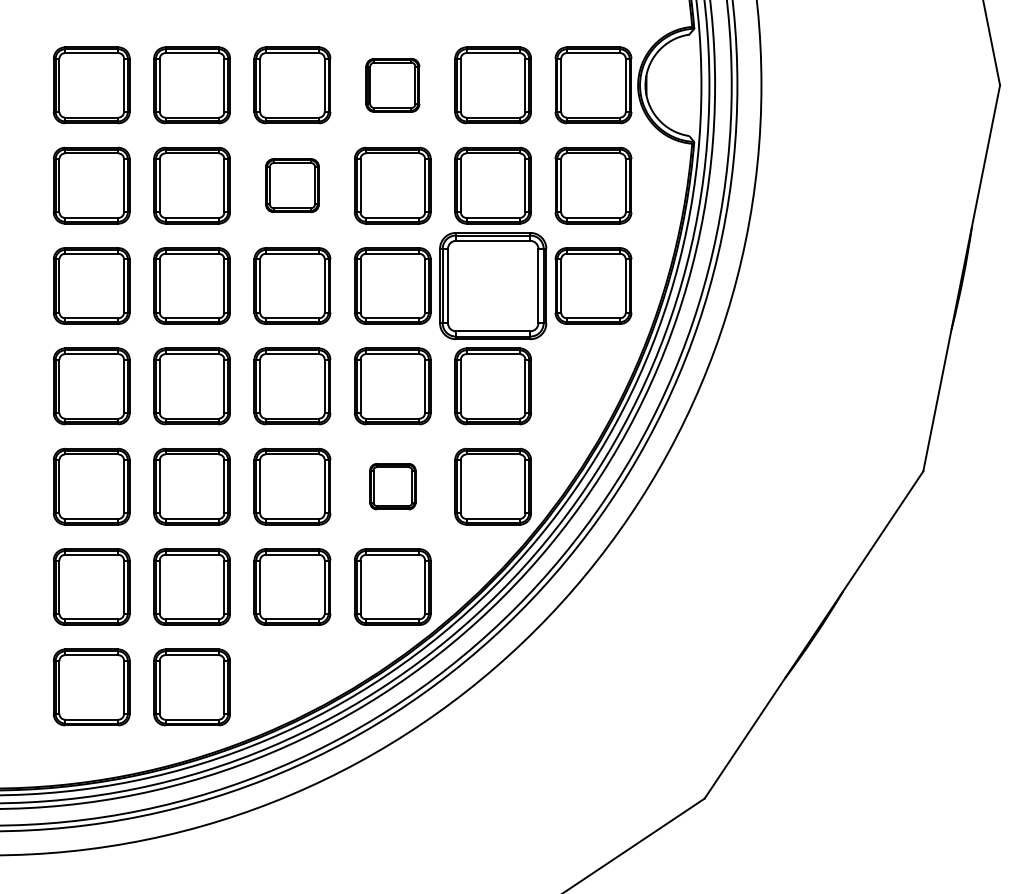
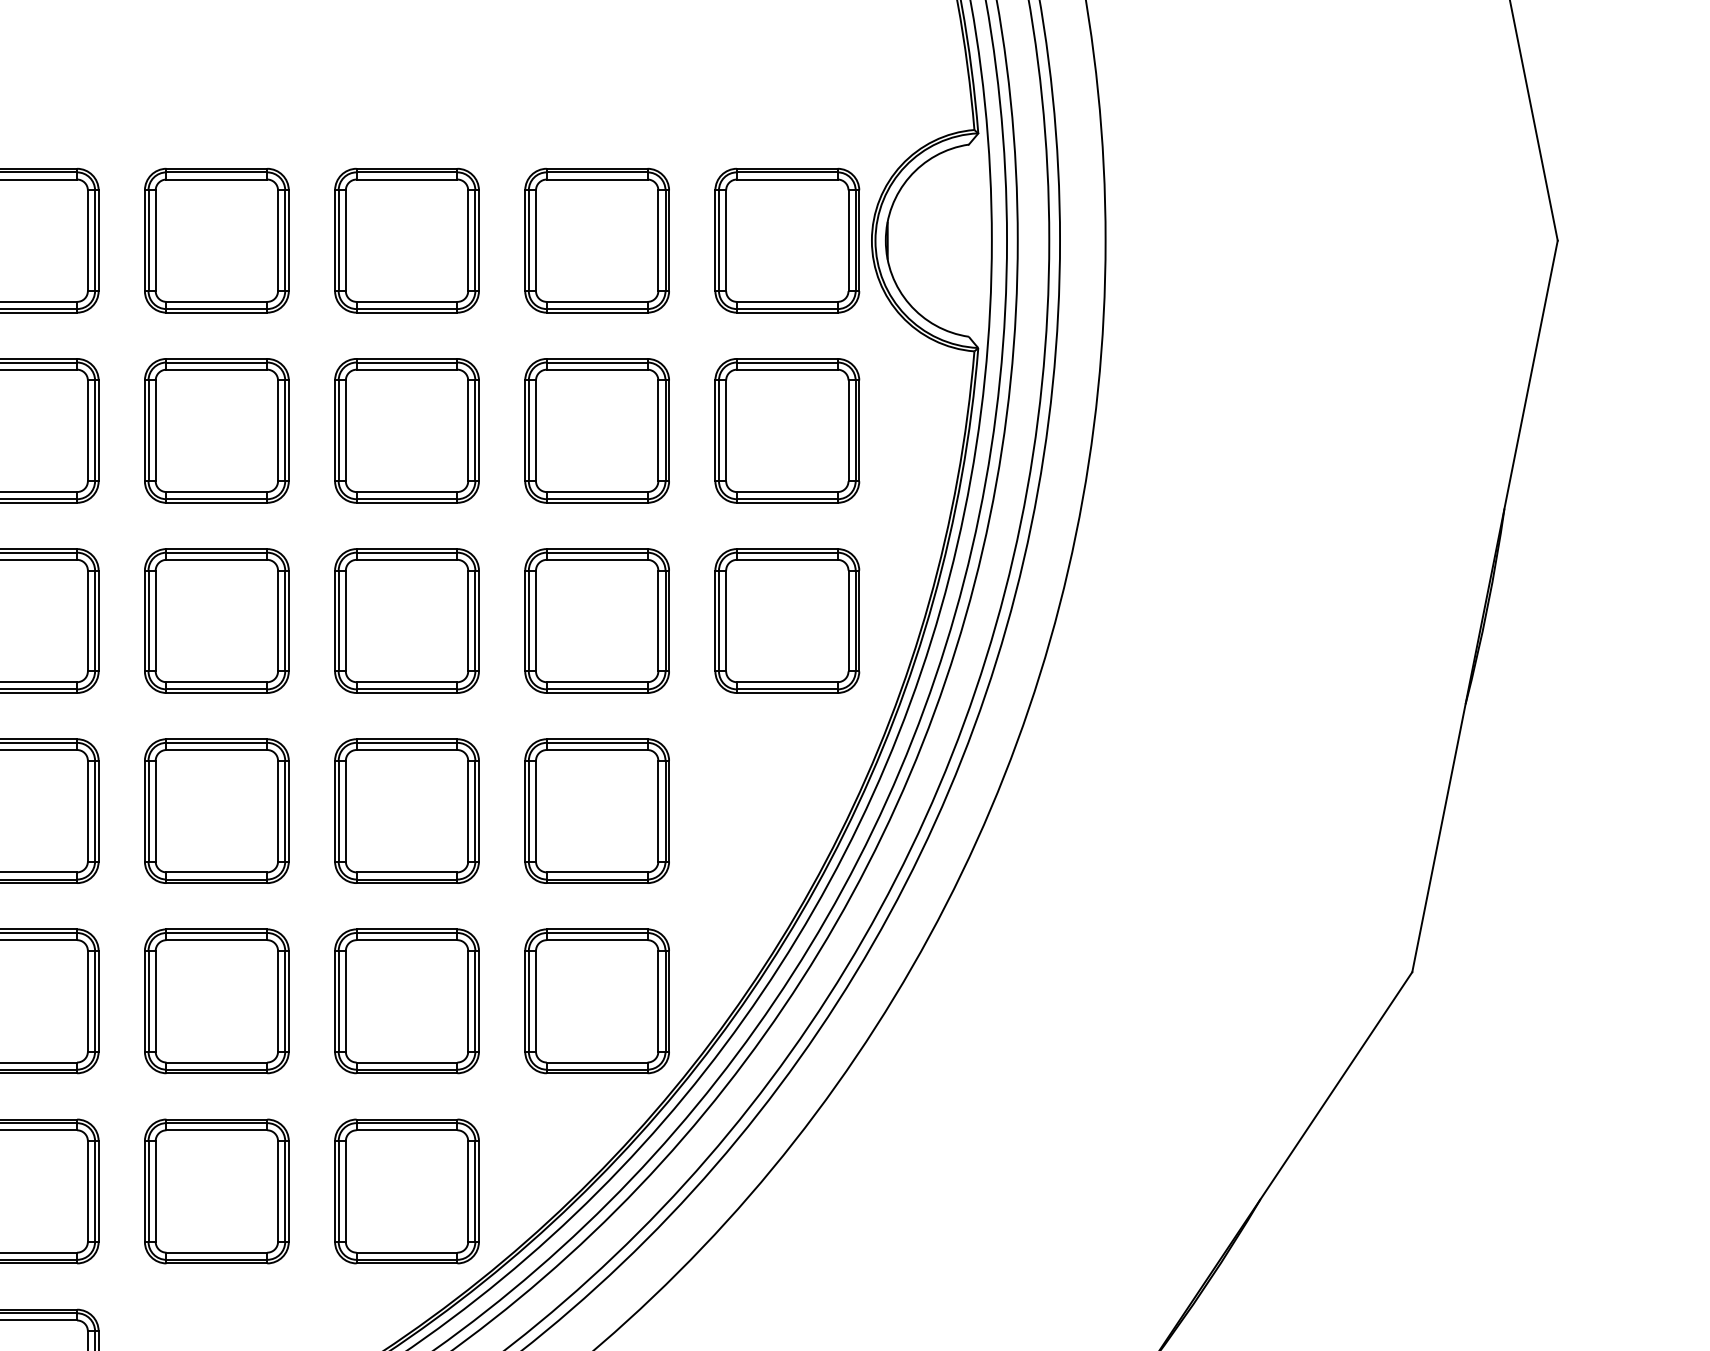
part: (392, 85) -> (406, 240), size x1.43
part: (292, 185) -> (216, 430), size x1.43
part: (492, 285) -> (595, 619), size x0.71
part: (392, 486) -> (406, 1000), size x1.67

